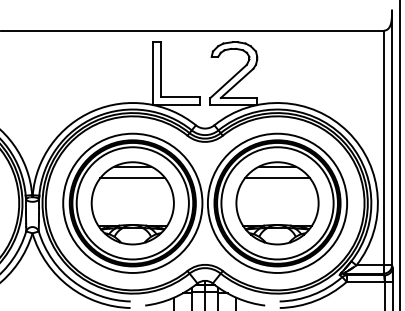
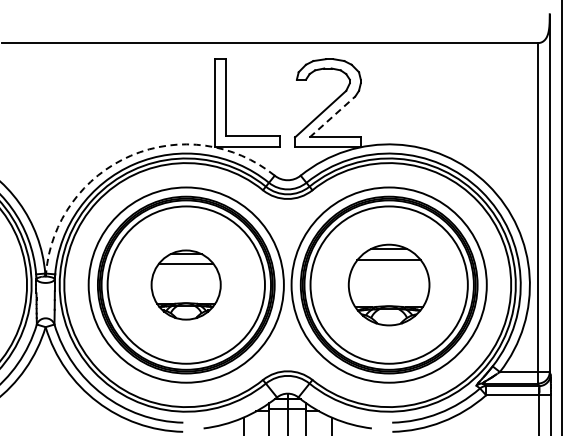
line: (237, 83) -> (332, 116), solid -> dashed
arc: (93, 110) -> (130, 155), solid -> dashed
part: (132, 202) -> (185, 284), size x0.6
part: (277, 202) -> (388, 284), size x0.7

